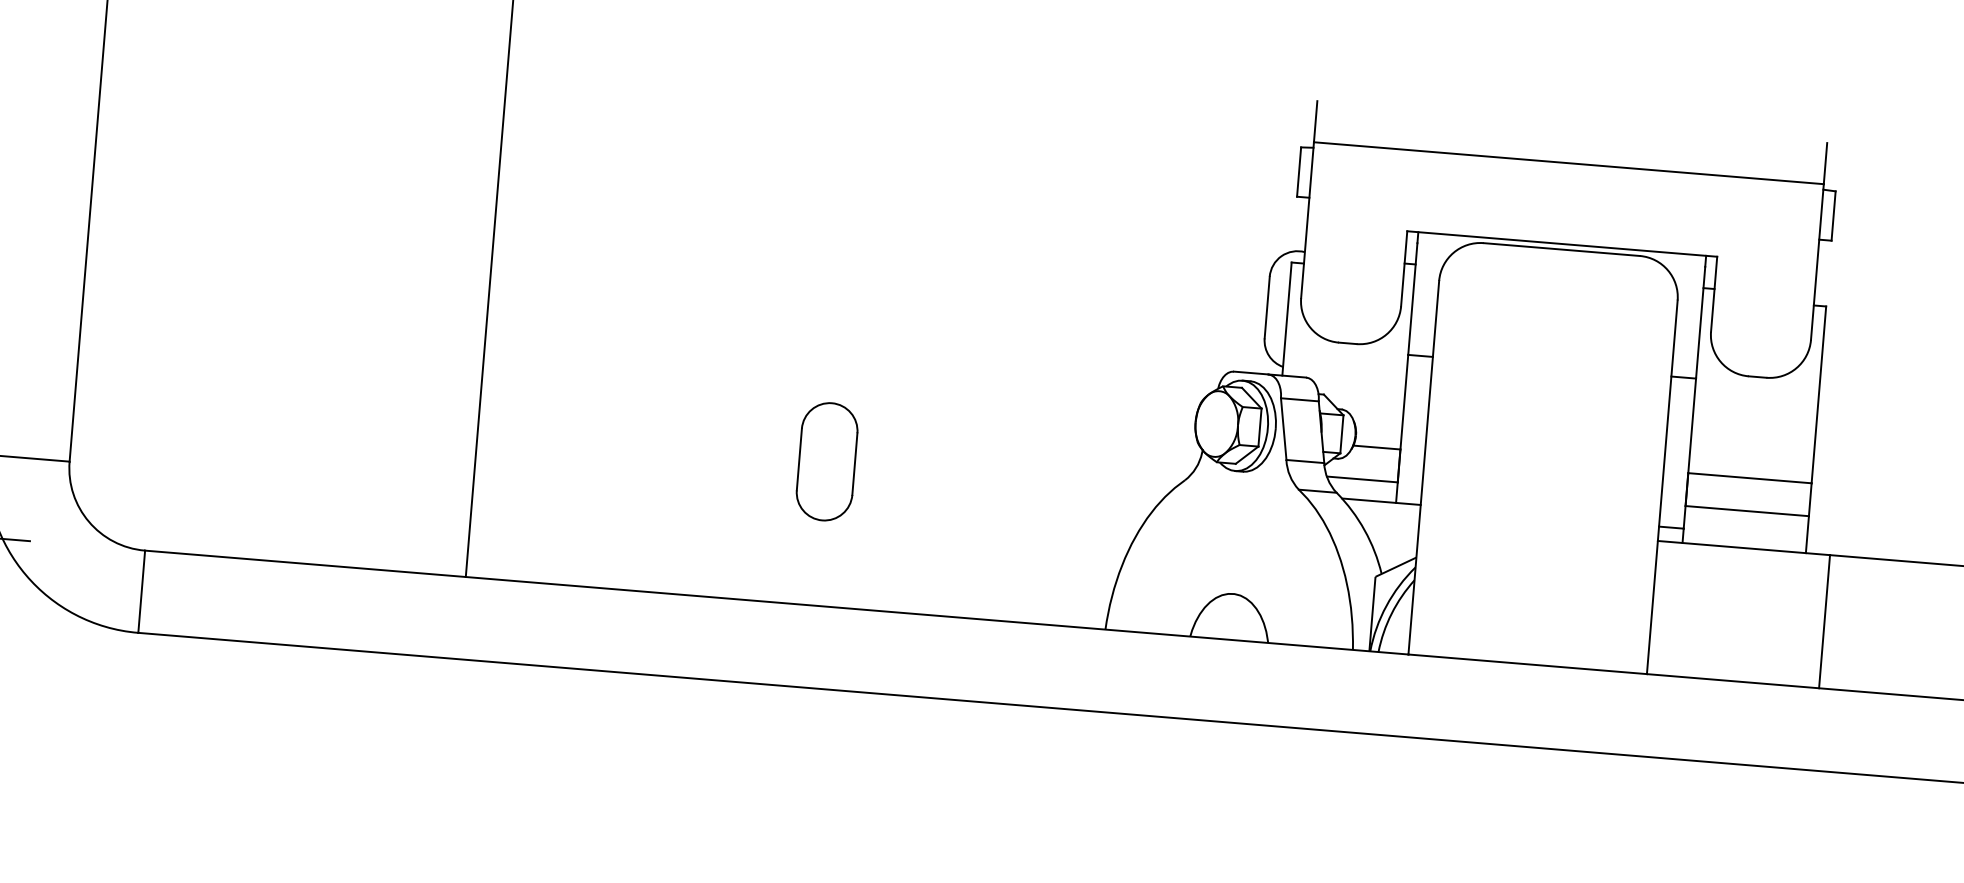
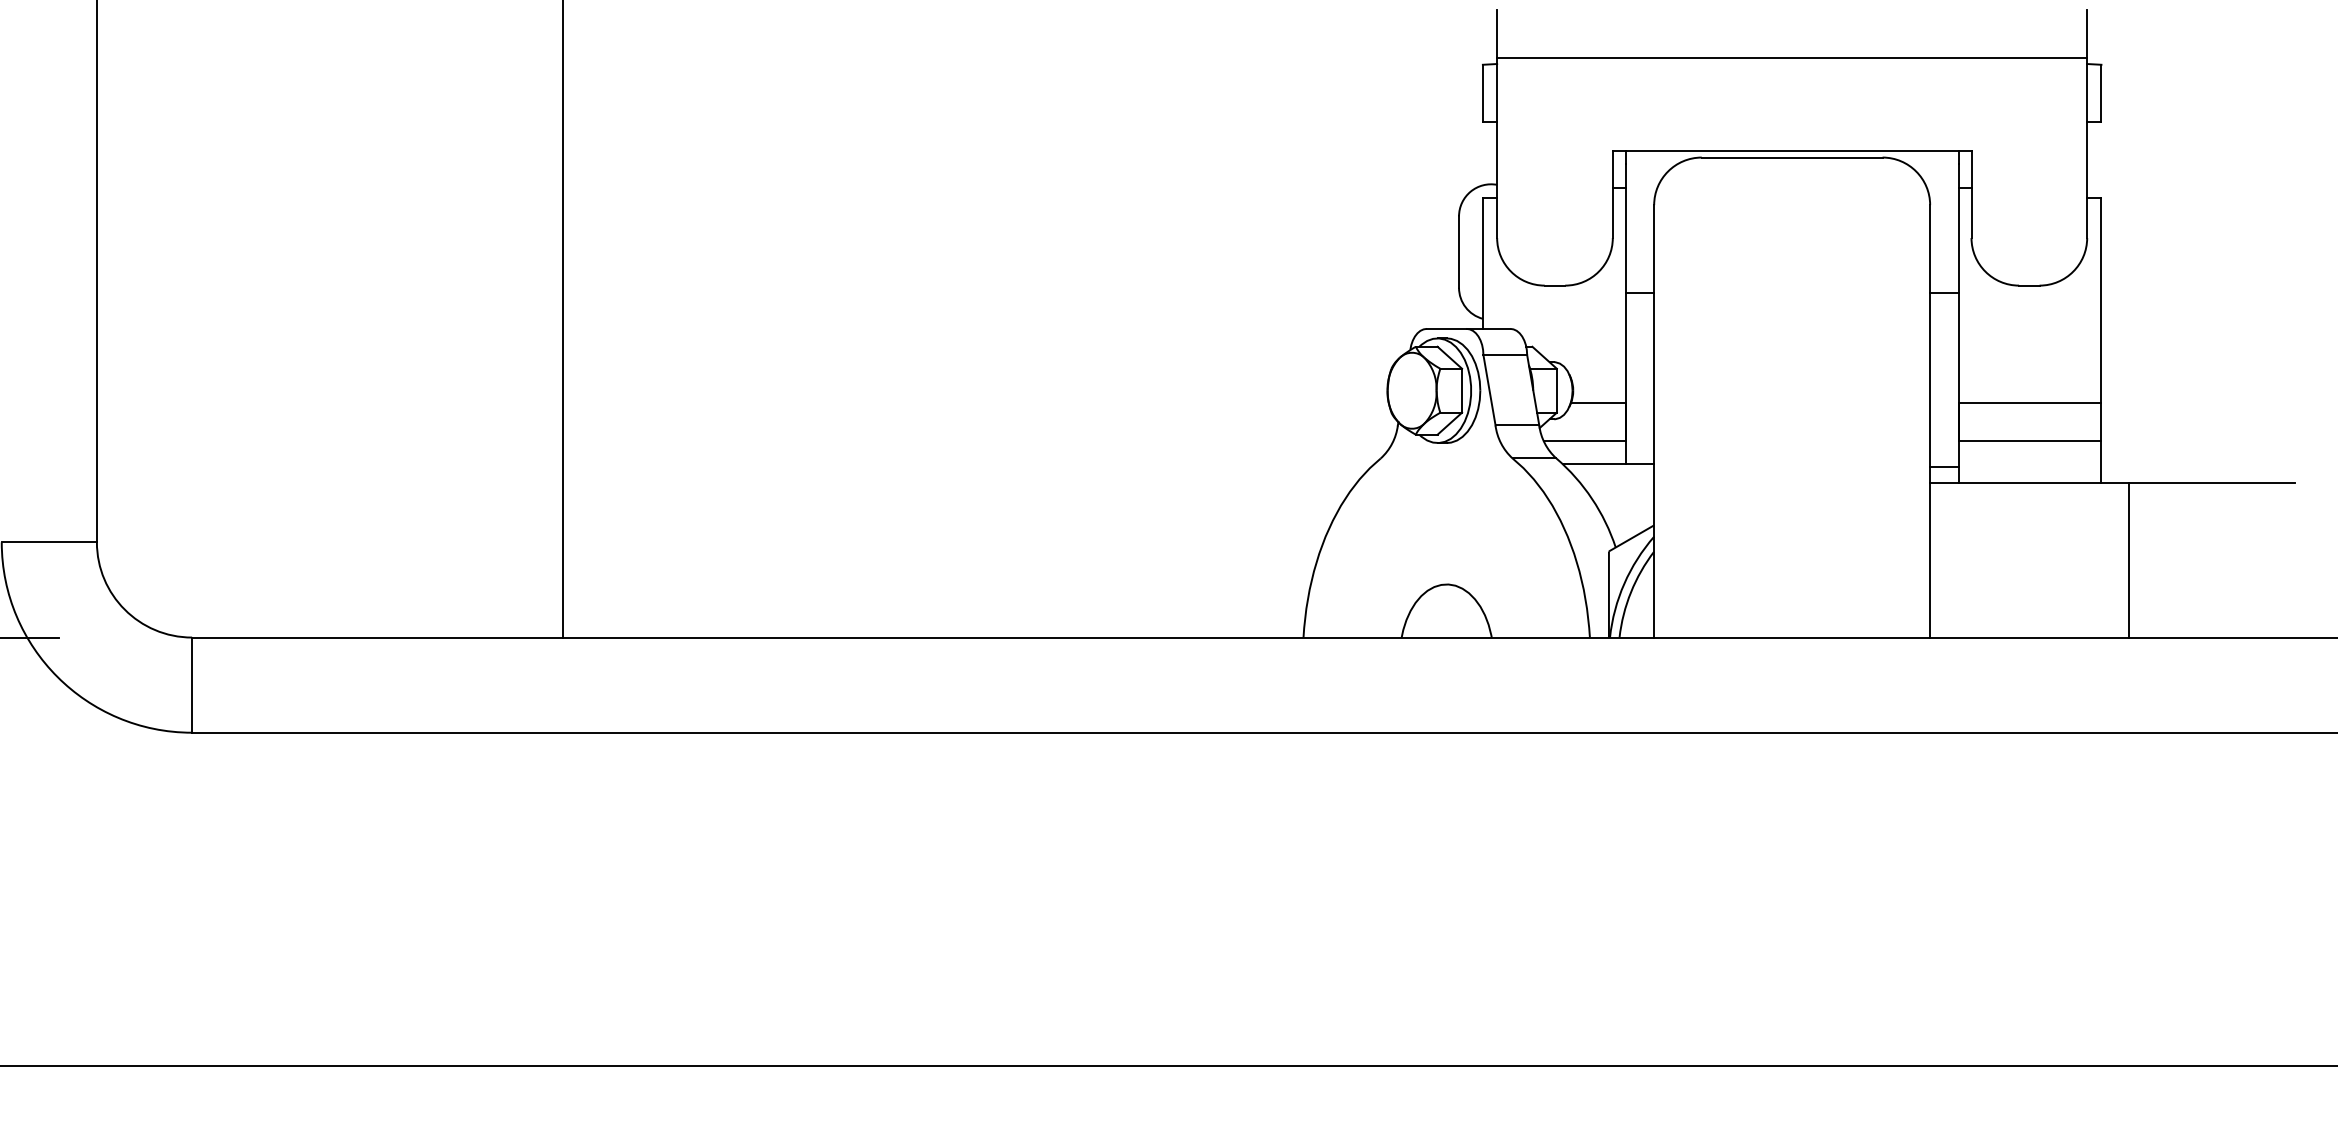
part: (826, 461) -> (967, 470), removed

